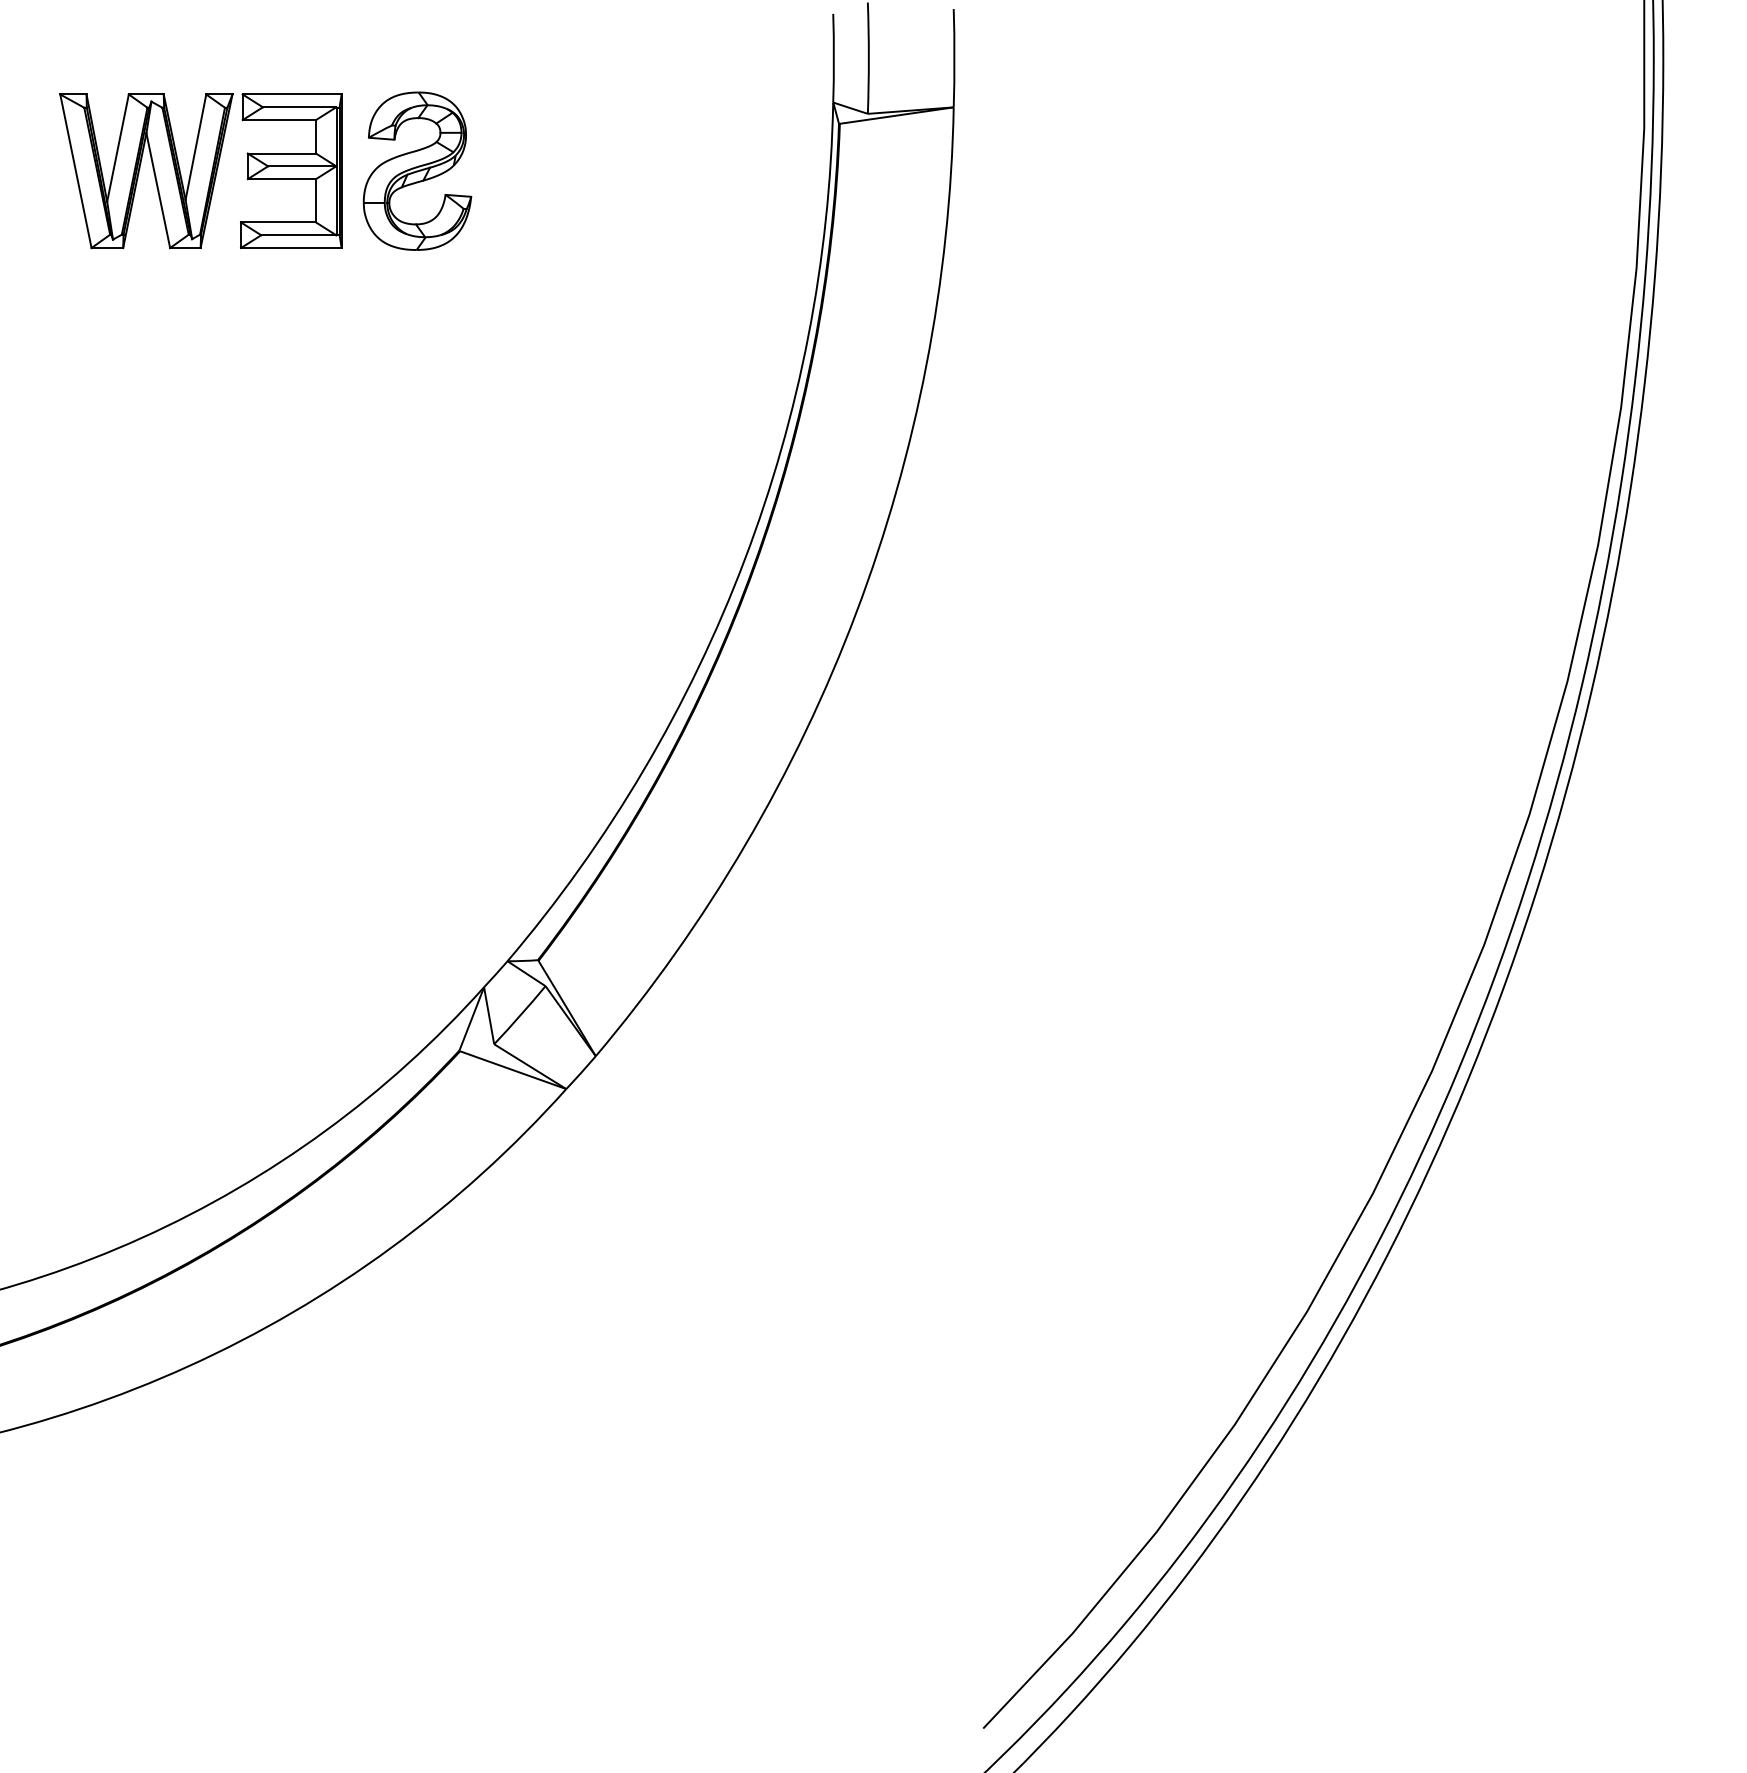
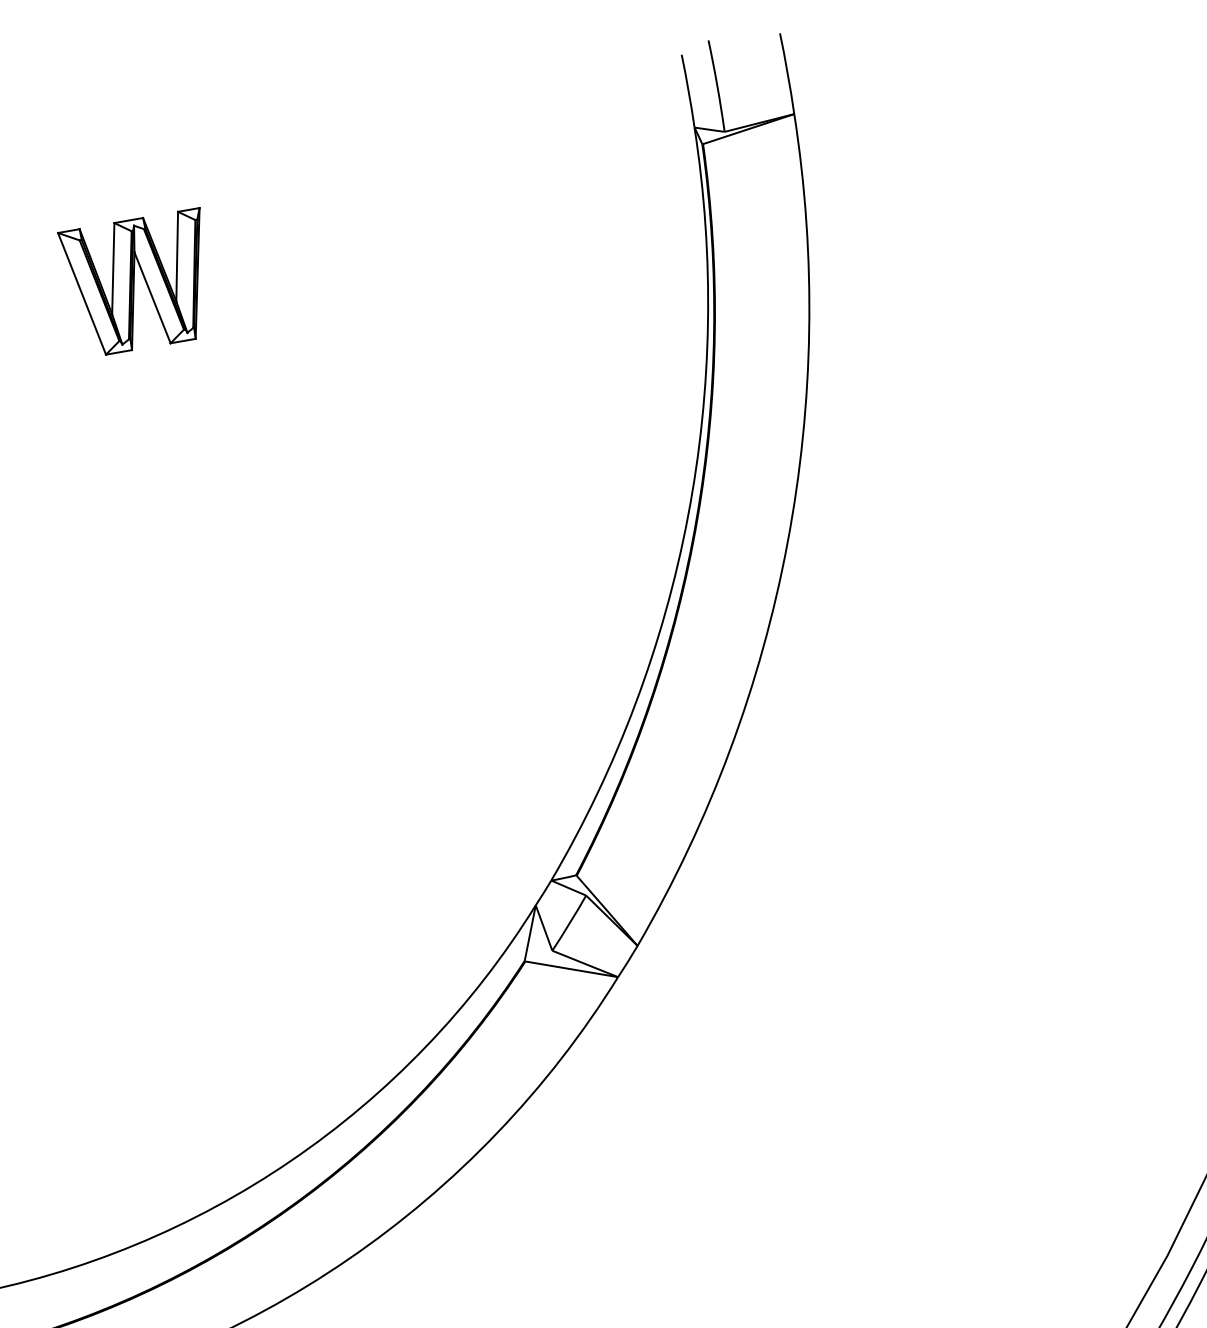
part: (417, 170) -> (362, 243), removed
part: (291, 171) -> (259, 262), removed

